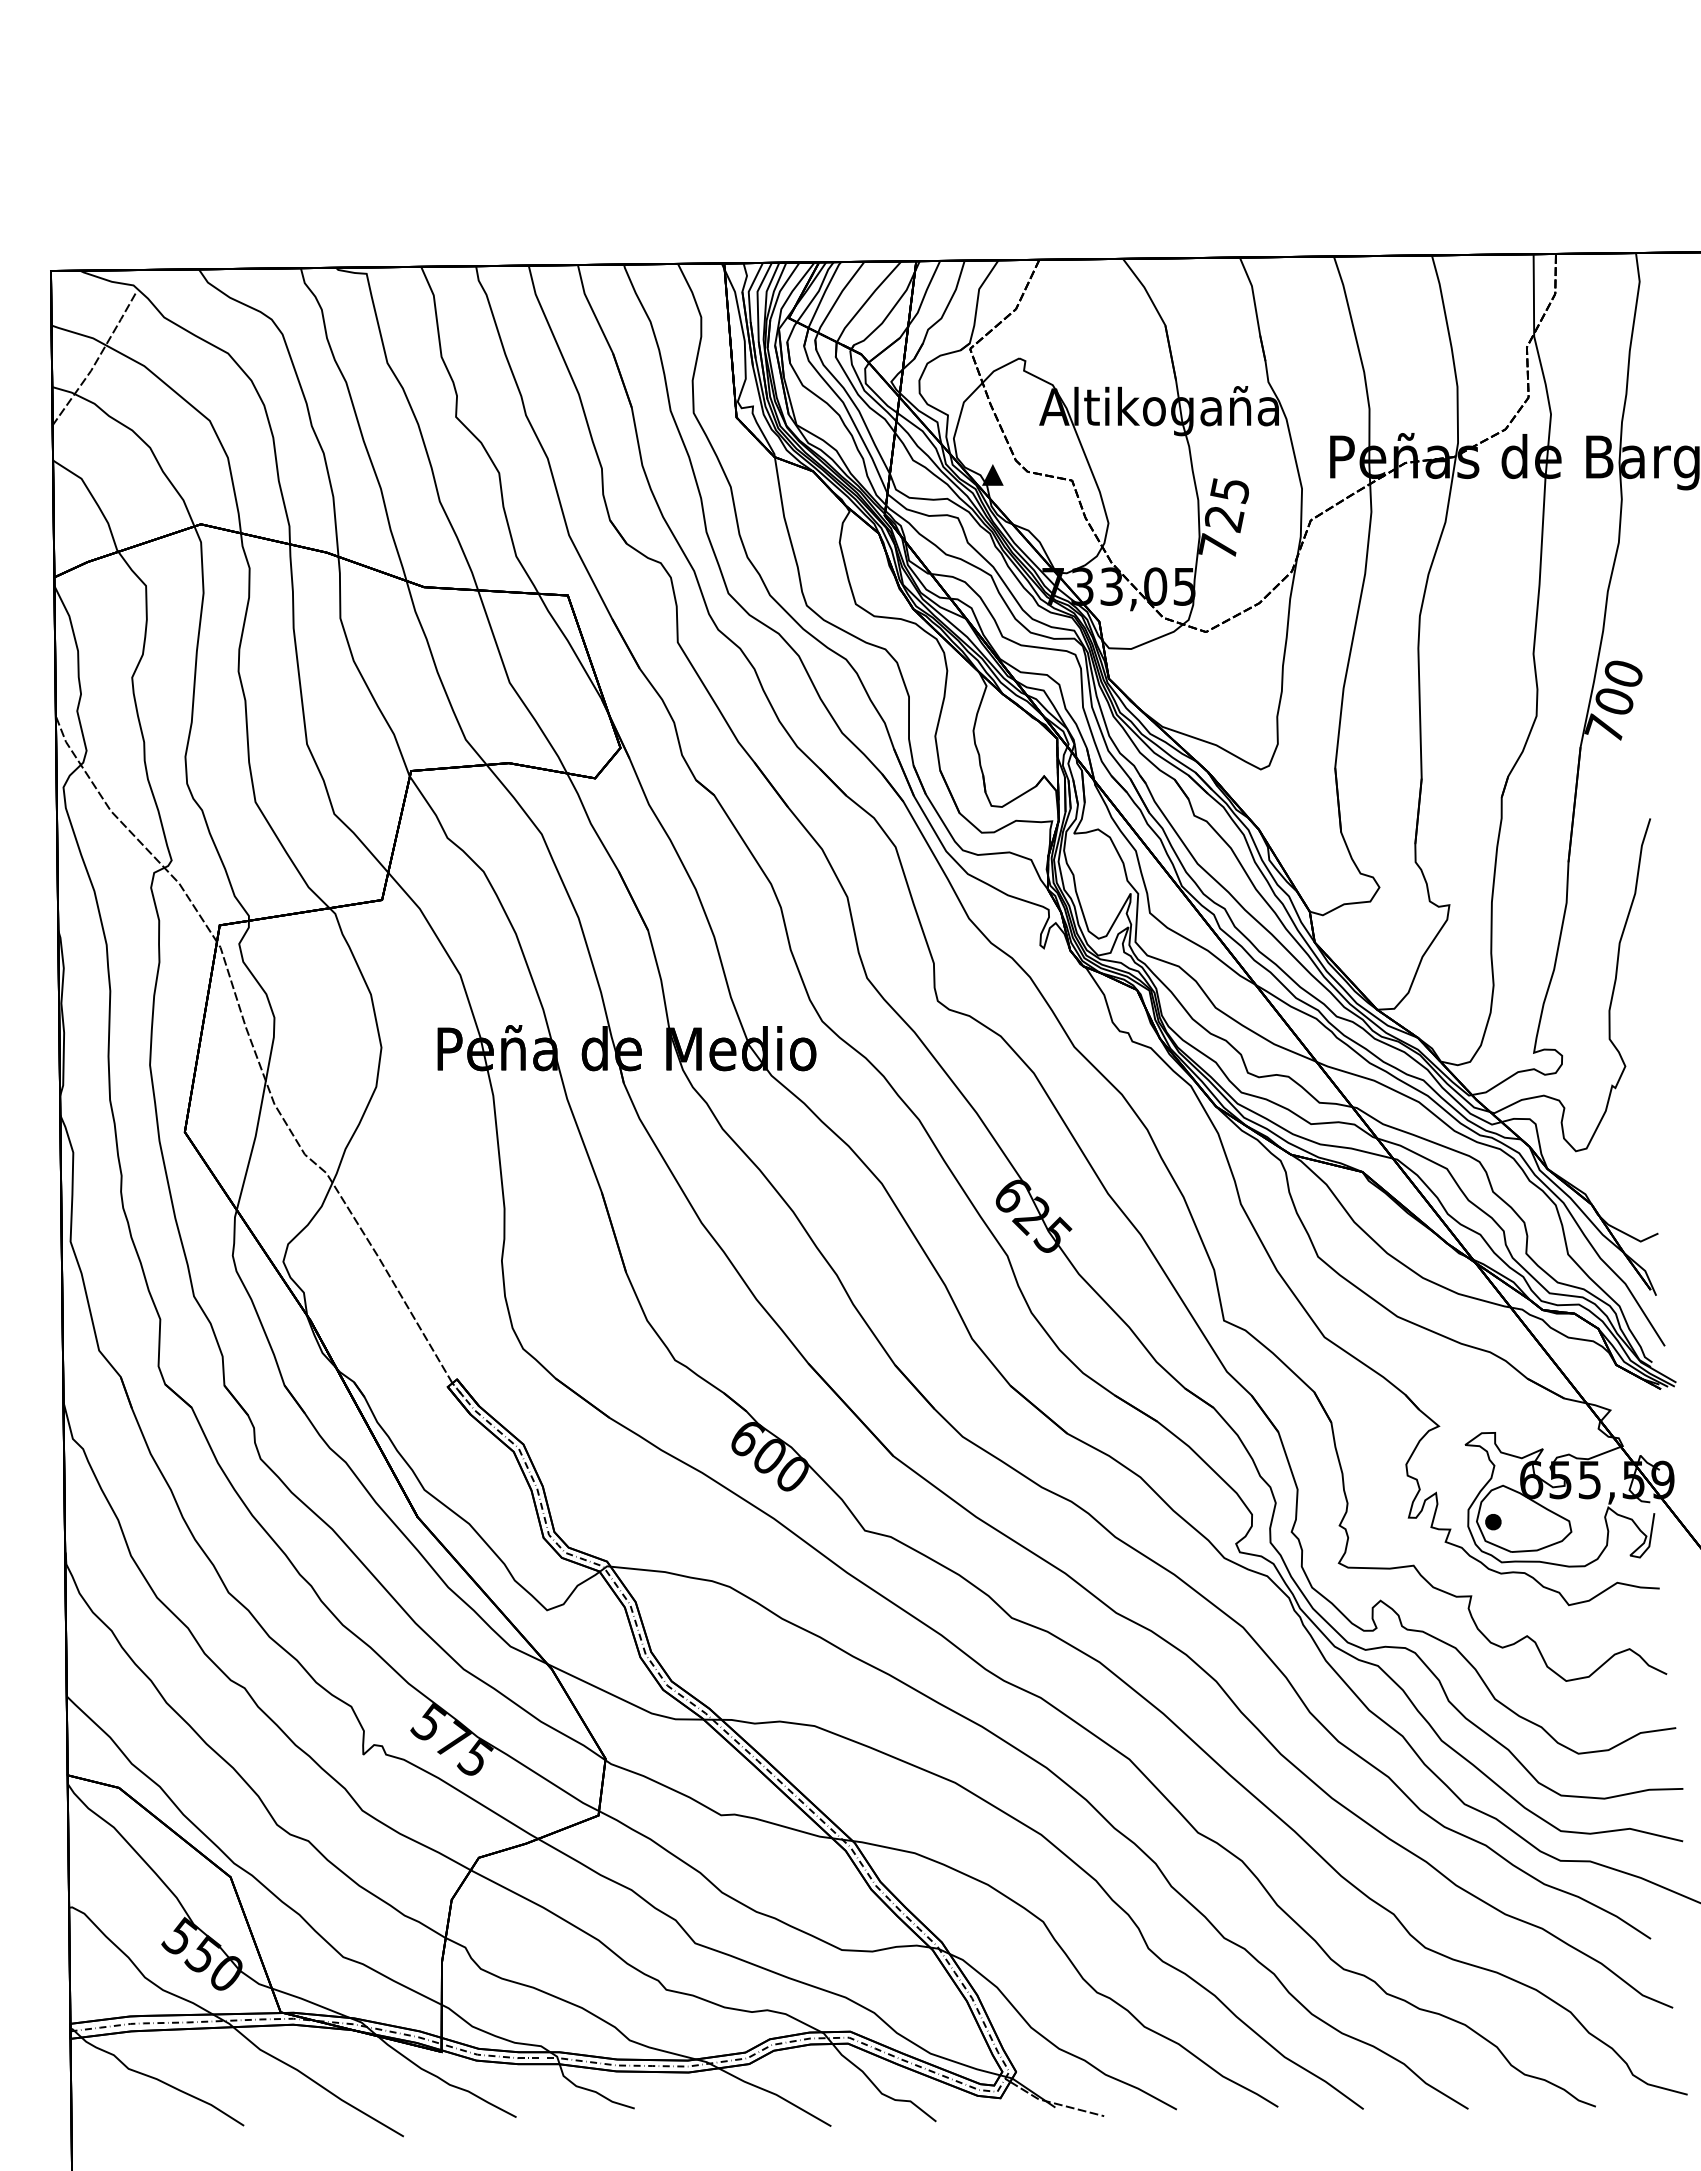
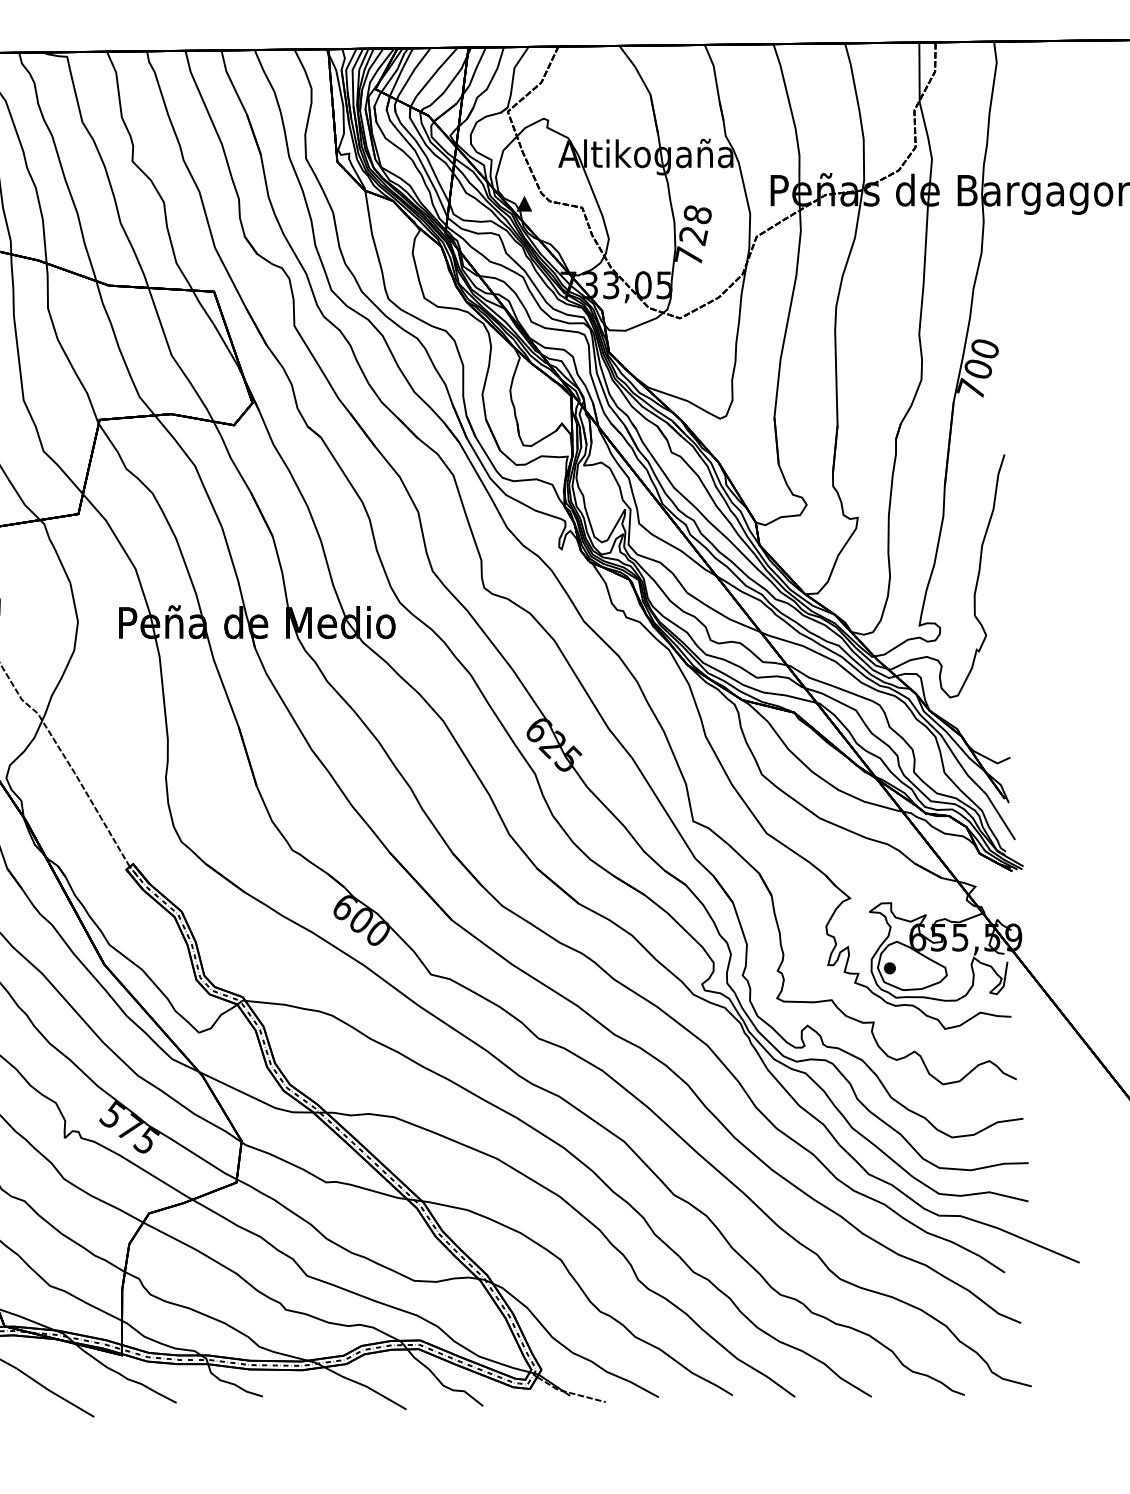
text: (1229, 490) -> (697, 215), 725 -> 728

